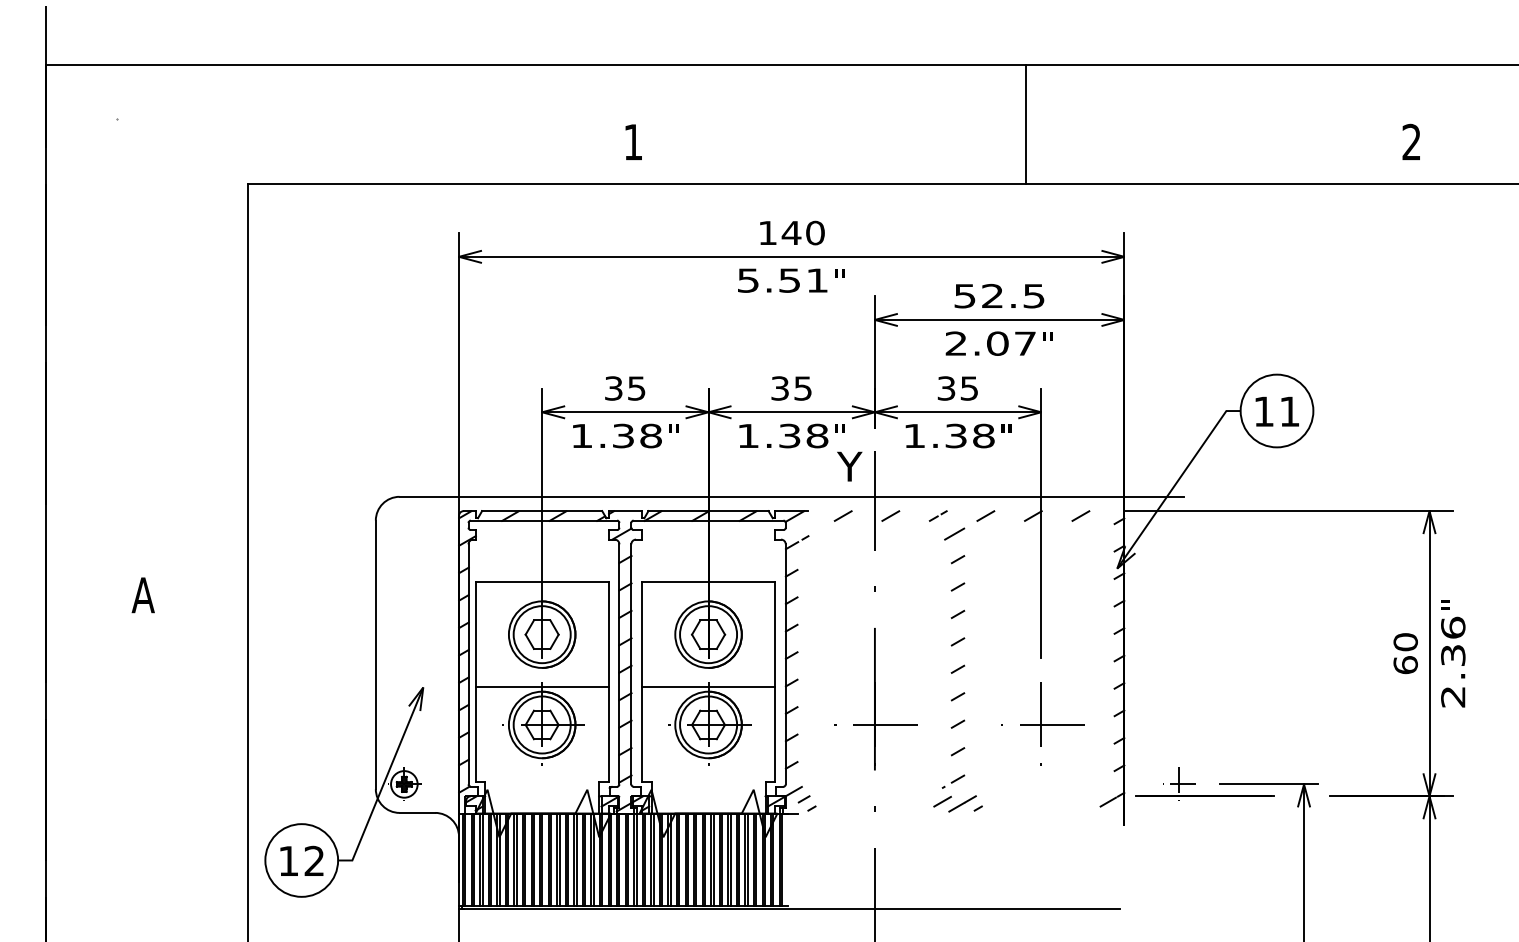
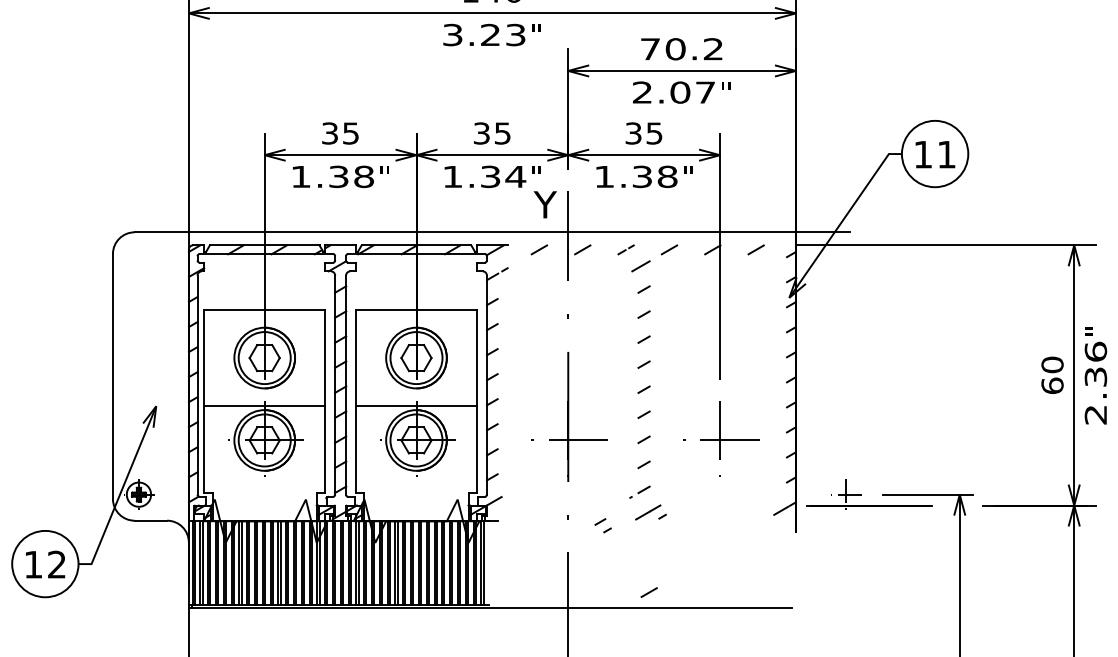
text: (783, 280) -> (484, 34), 5.51 -> 3.23
text: (999, 295) -> (681, 48), 52.5 -> 70.2
text: (816, 435) -> (514, 176), 1.38 -> 1.34
line: (942, 801) -> (649, 592), moved
part: (806, 803) -> (602, 525), moved

